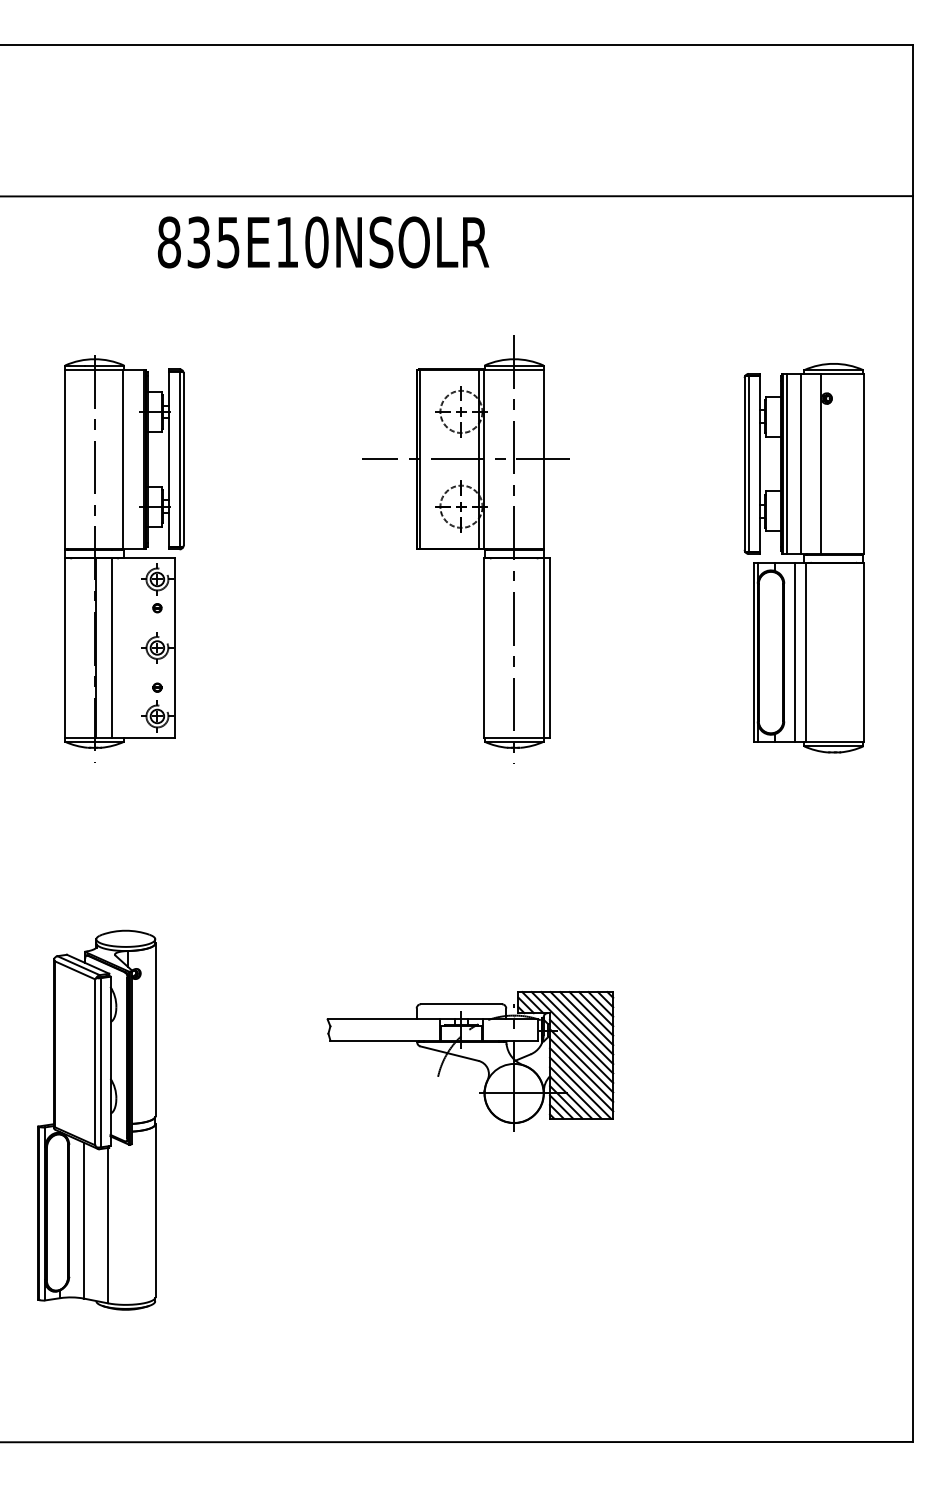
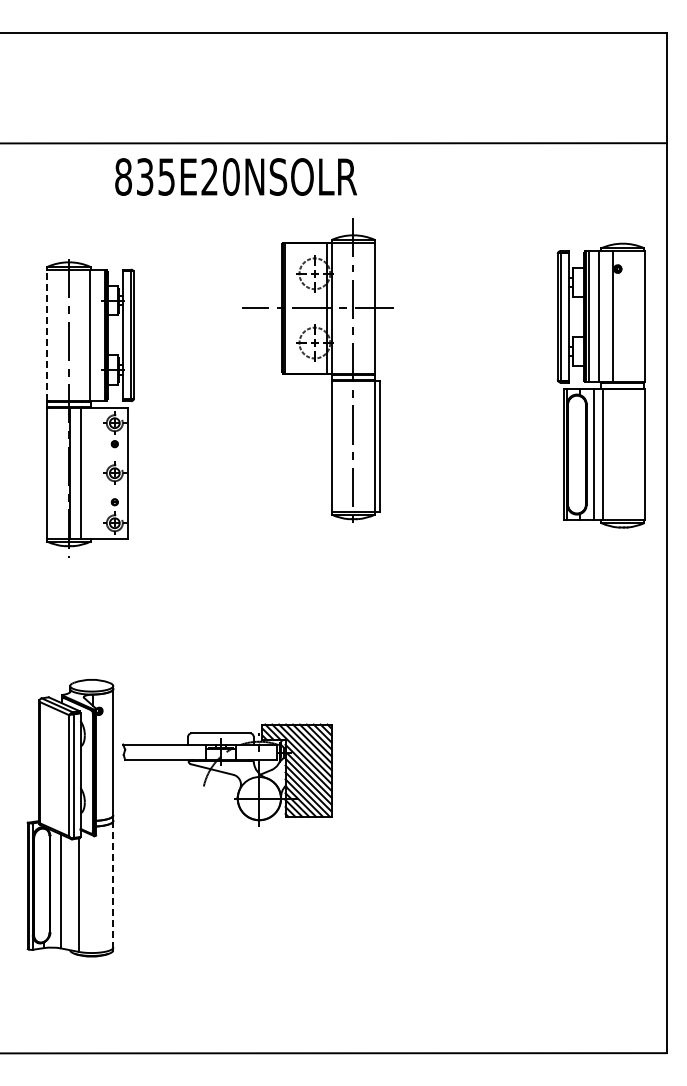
text: (287, 241) -> (209, 176), 835E10NSOLR -> 835E20NSOLR
line: (65, 458) -> (47, 334), solid -> dashed
part: (465, 544) -> (317, 370), moved
part: (803, 557) -> (600, 385), moved
part: (470, 1060) -> (227, 774), moved
line: (155, 1211) -> (113, 884), solid -> dashed

